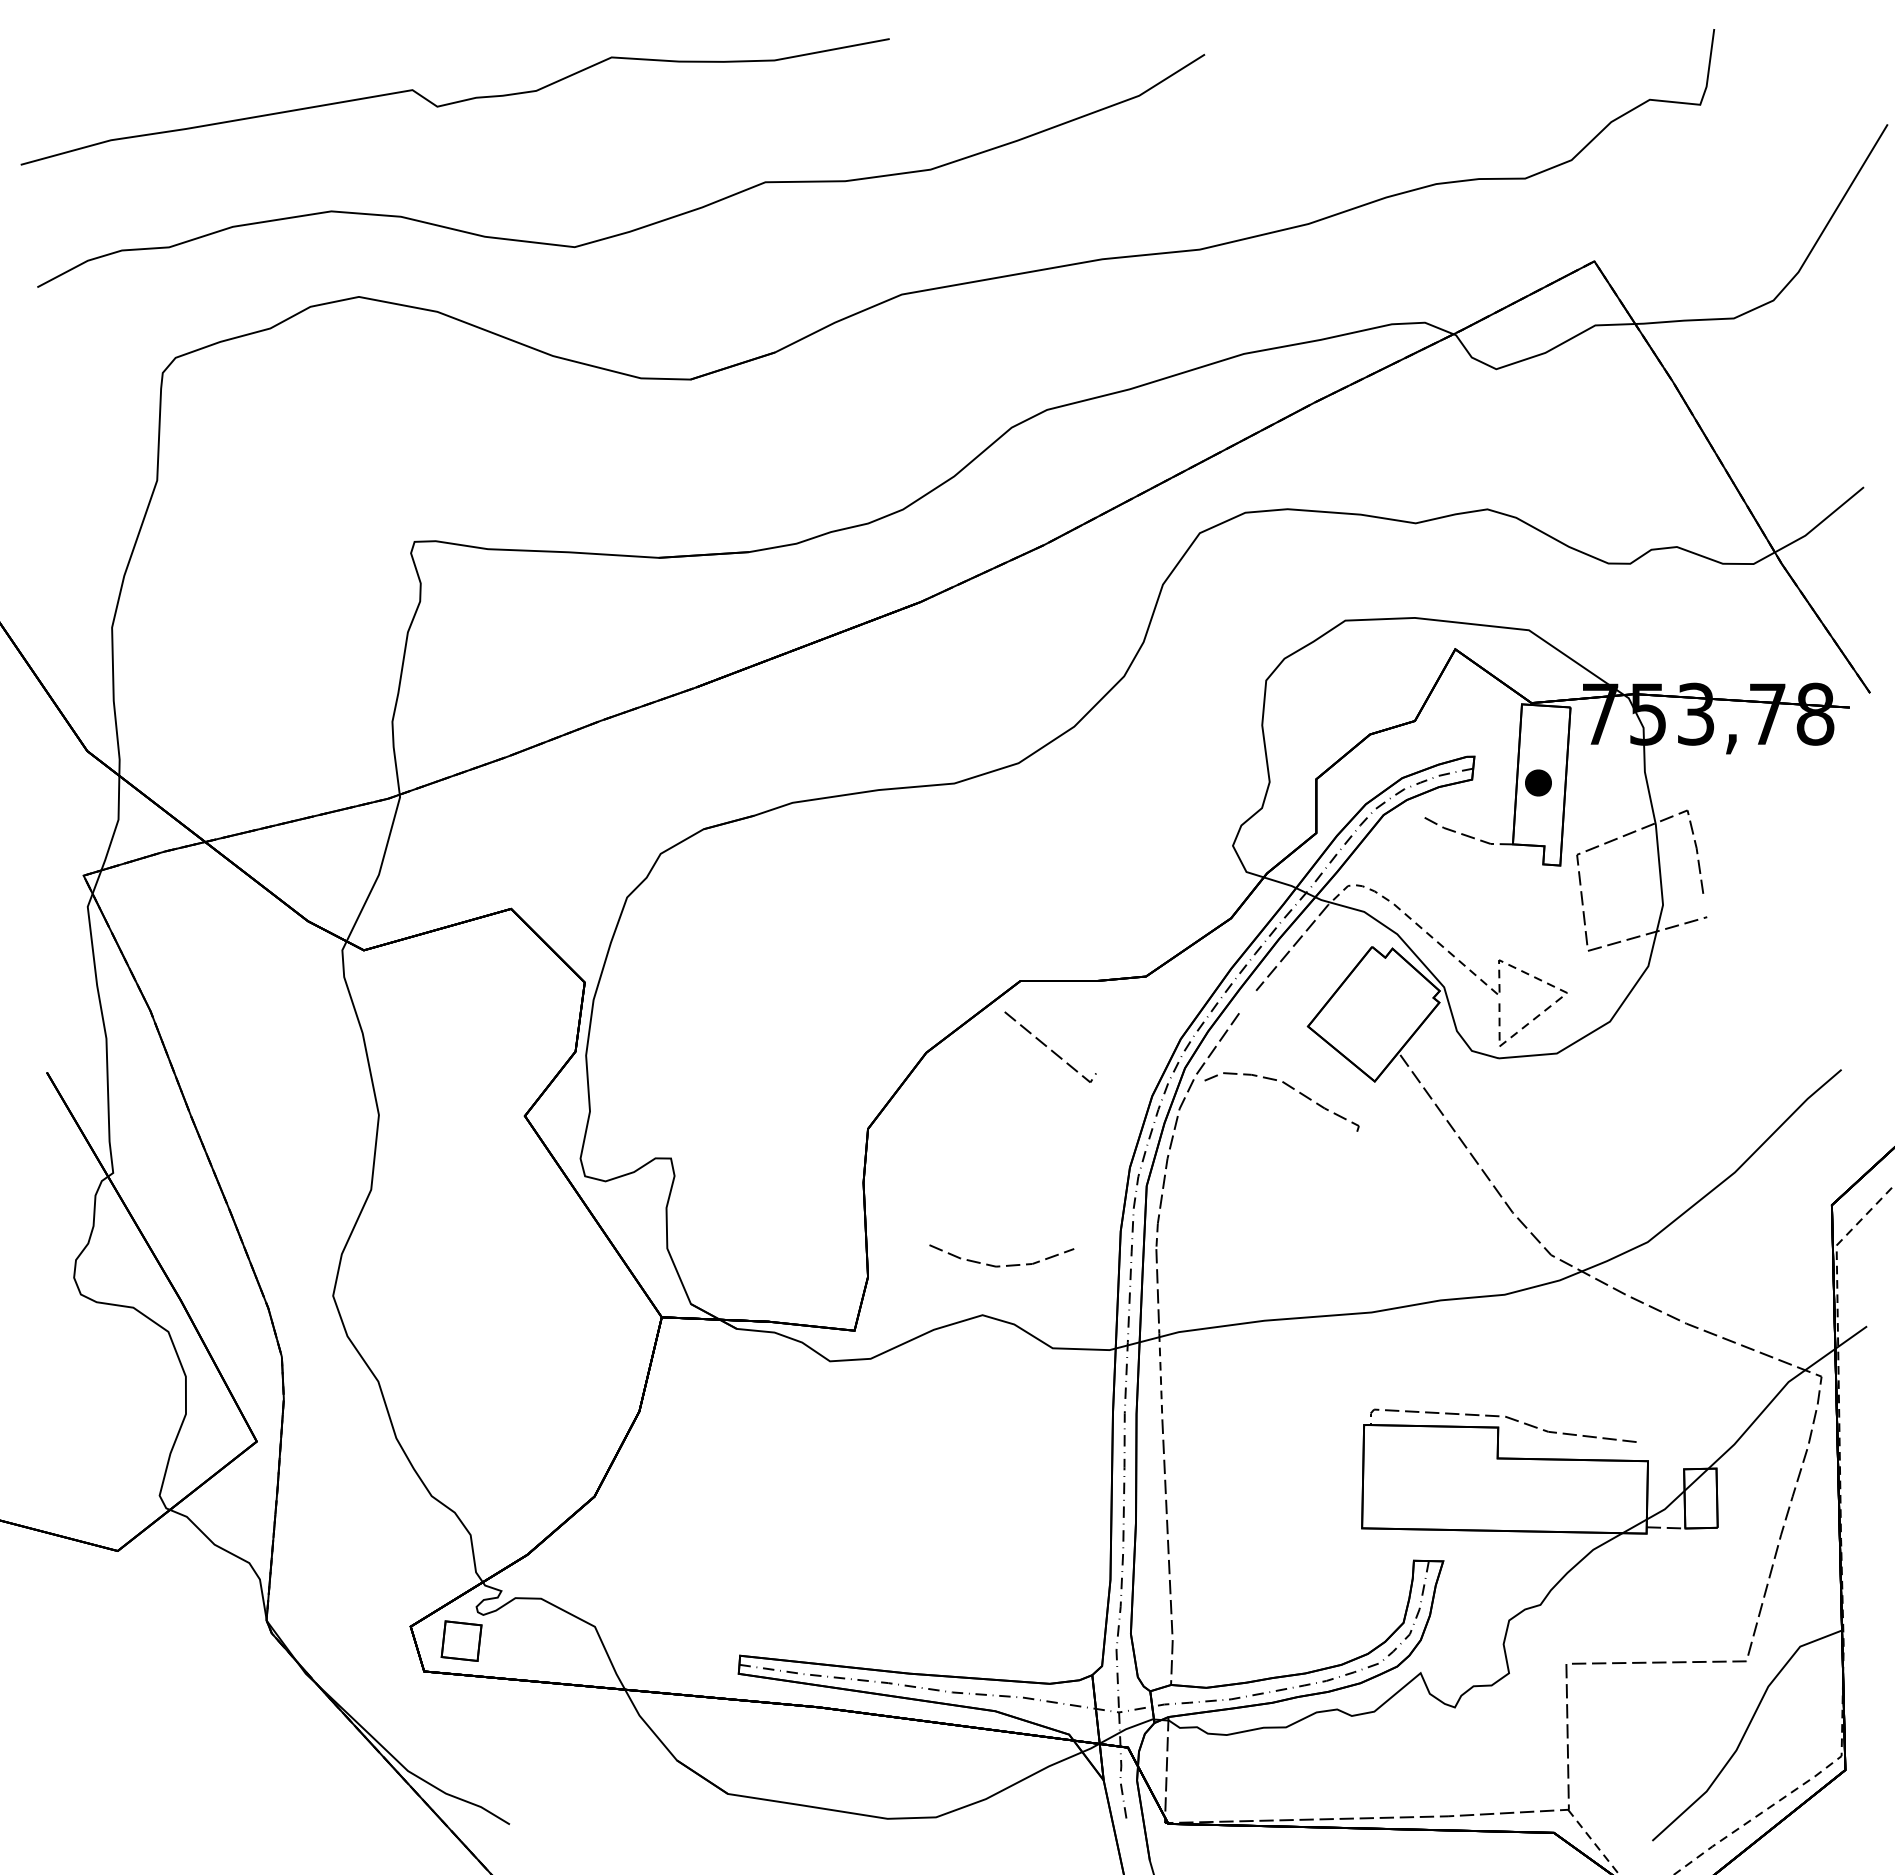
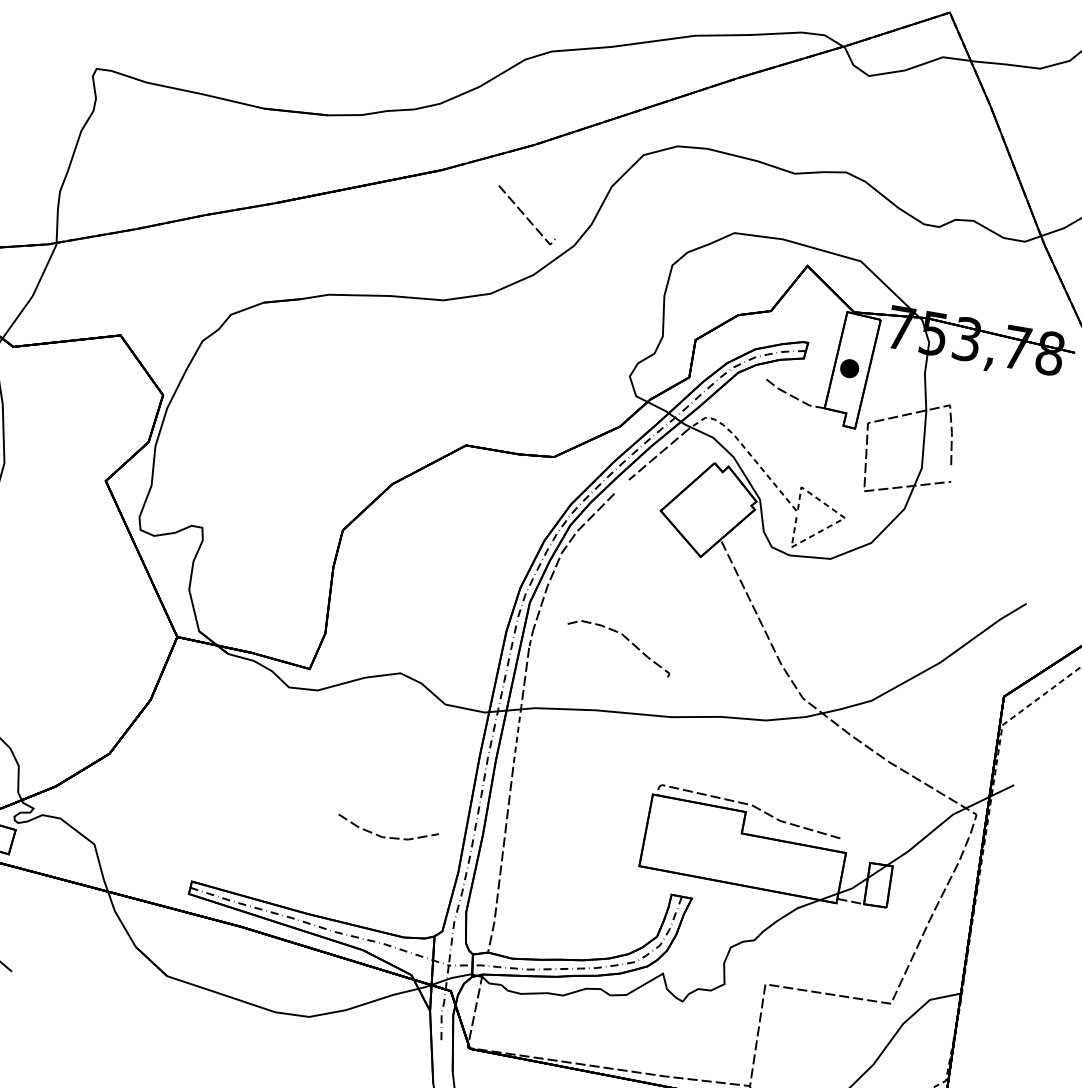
line: (1047, 1045) -> (524, 213), moved
curve: (1289, 1087) -> (625, 638), moved
line: (1000, 1265) -> (385, 836), moved

